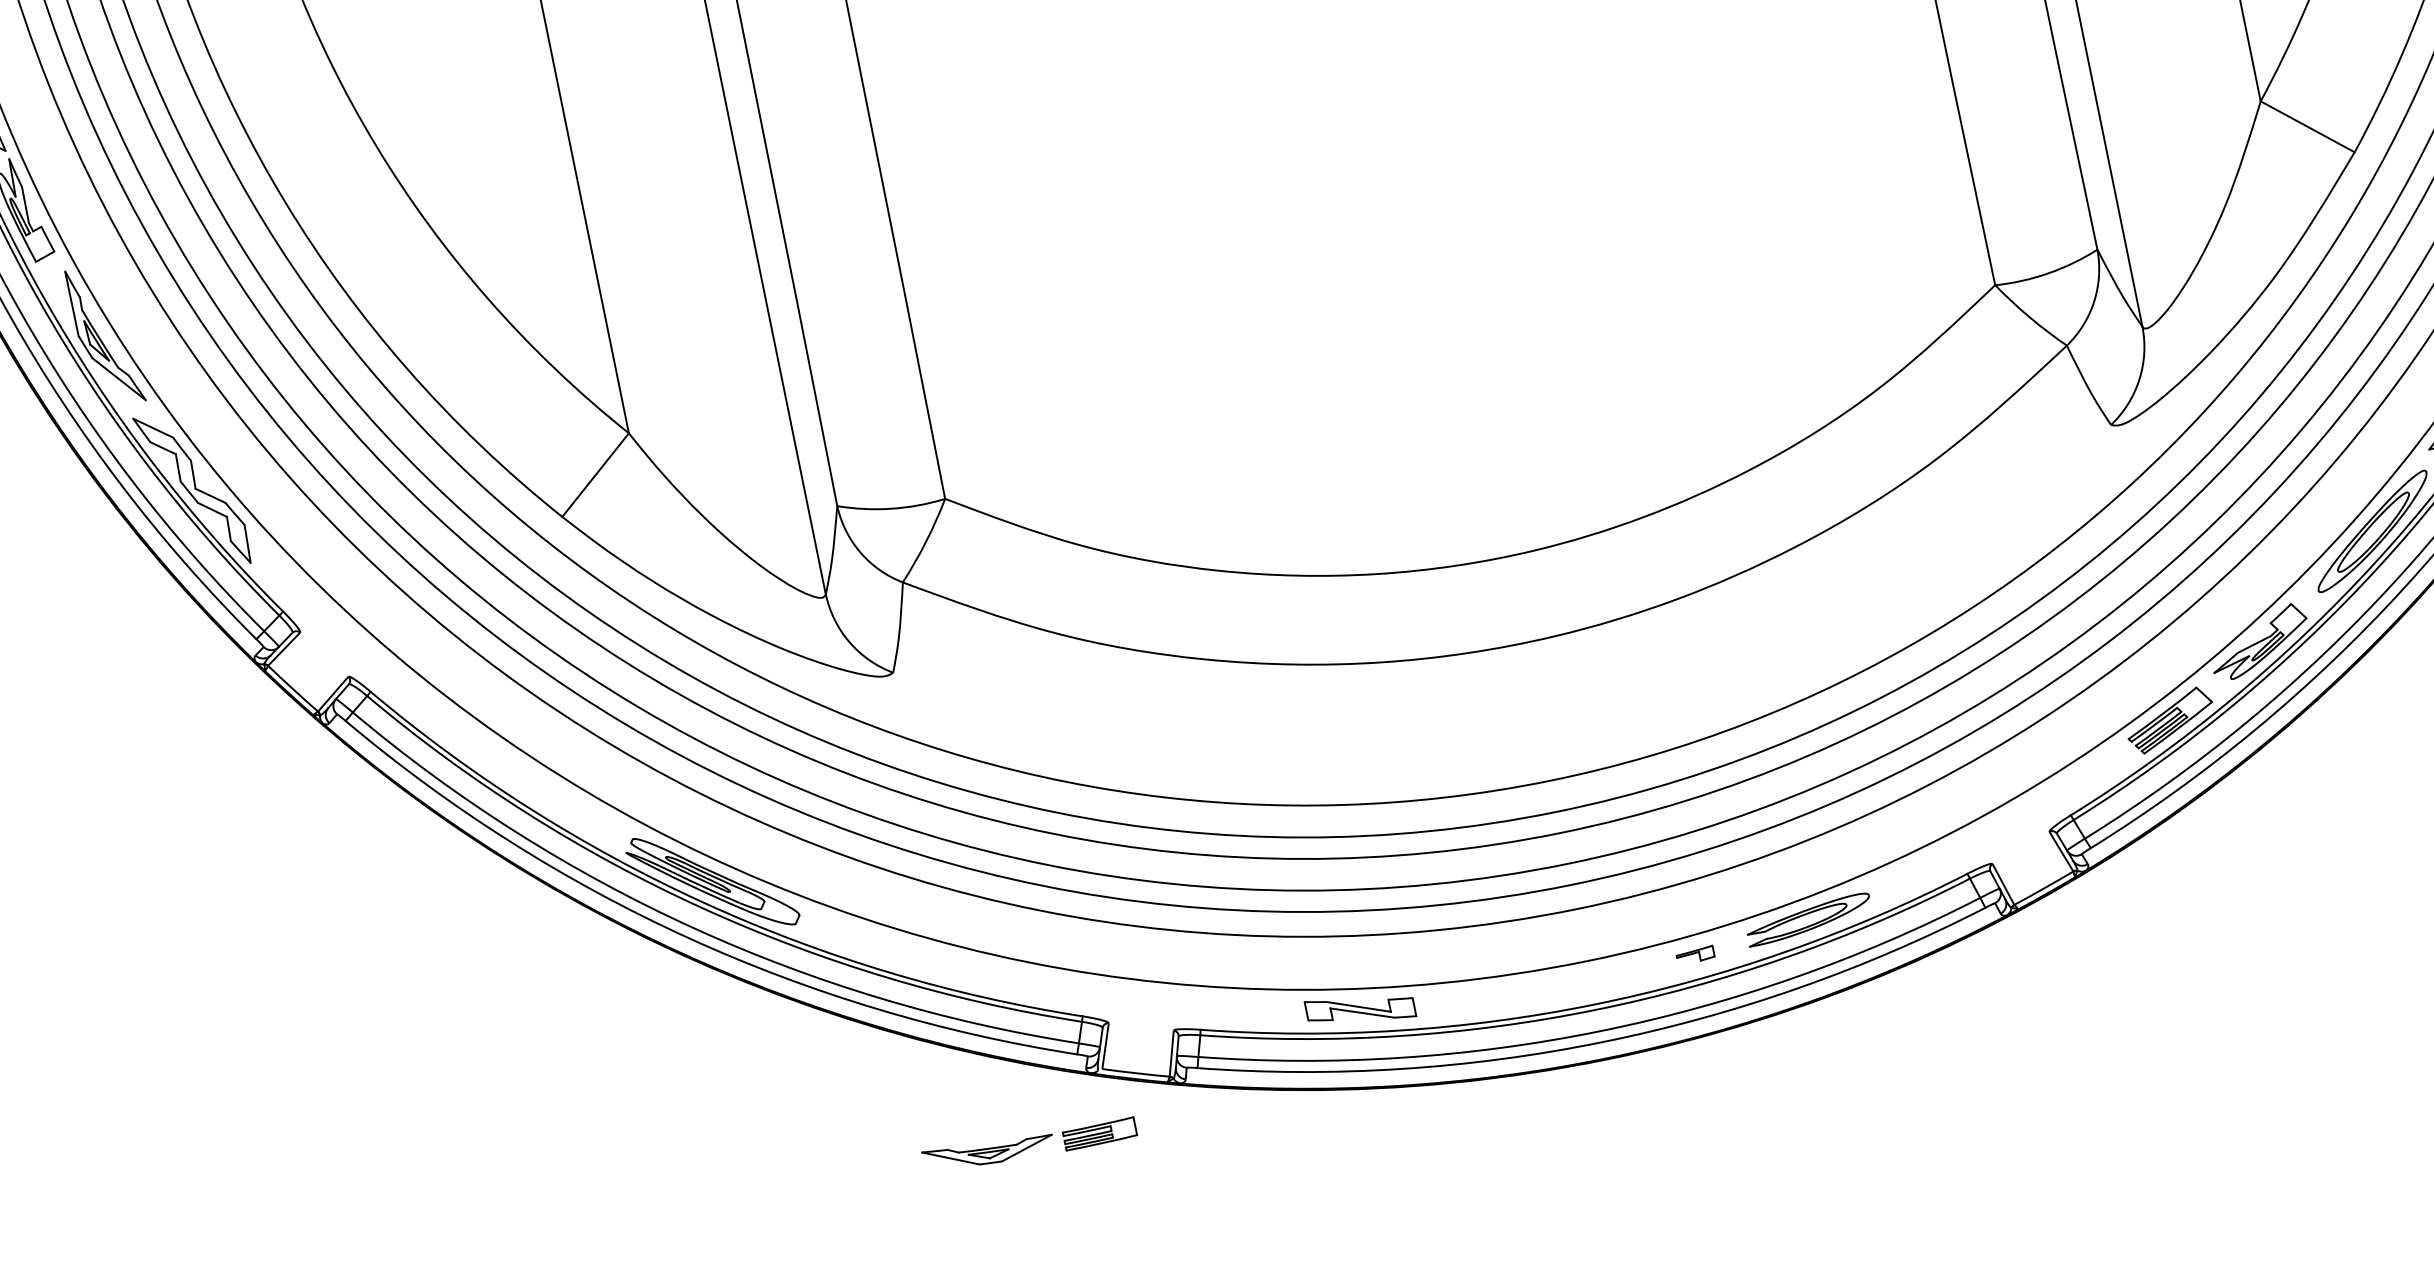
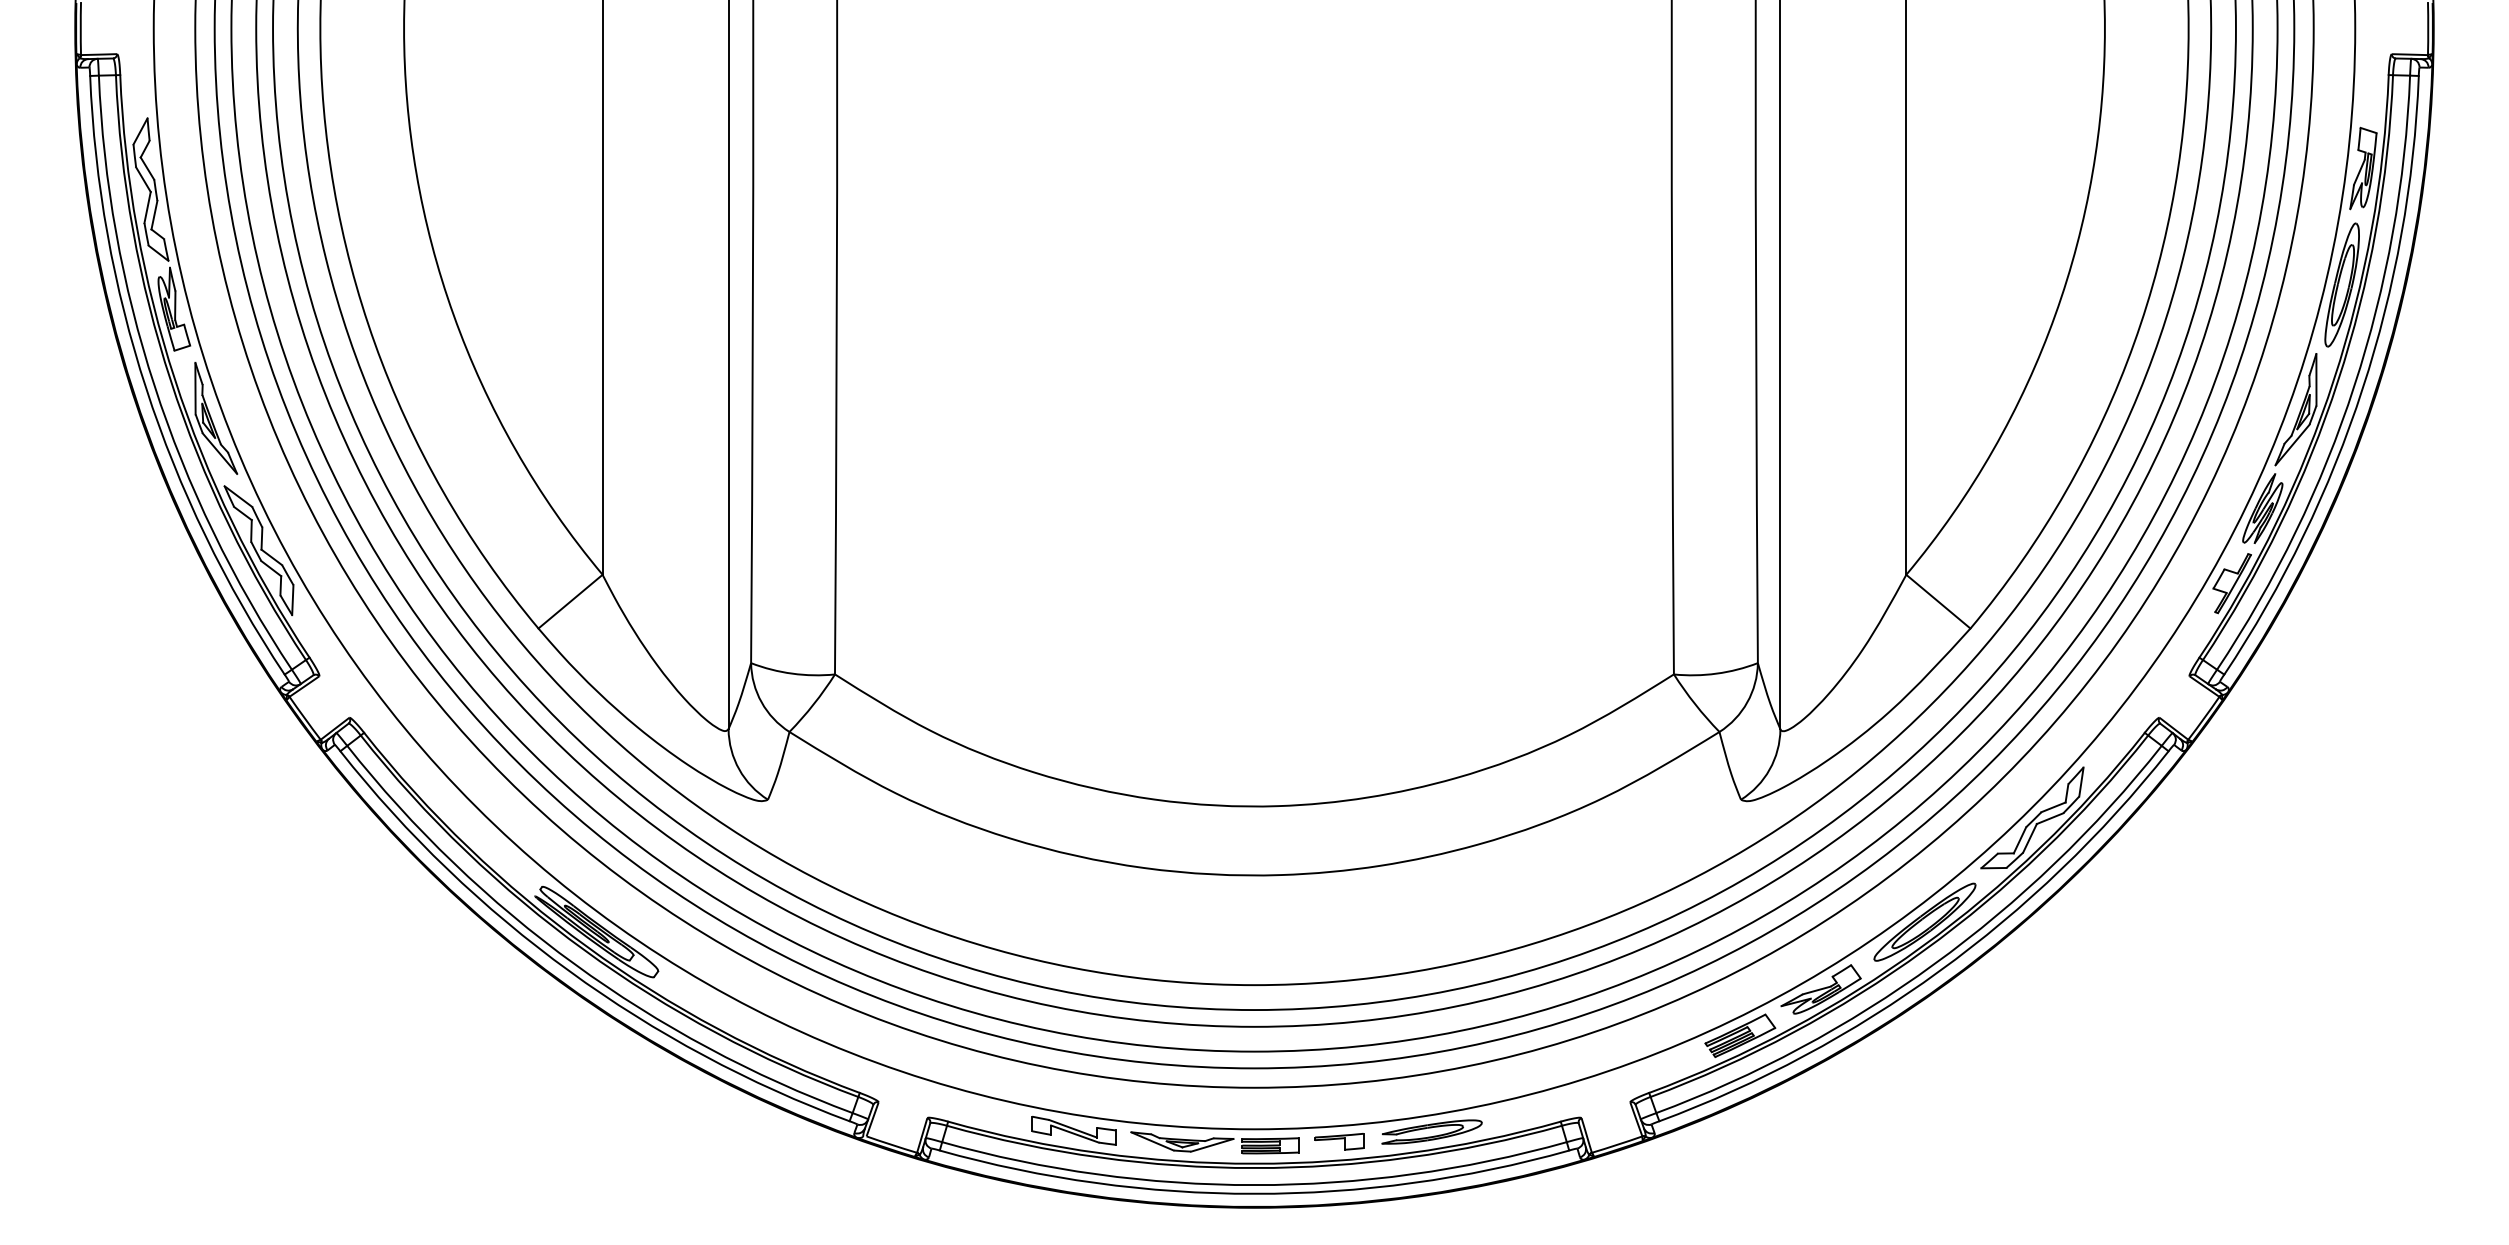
part: (1695, 954) -> (1339, 1141), size x1.67
part: (1028, 1144) -> (1214, 1142), moved

